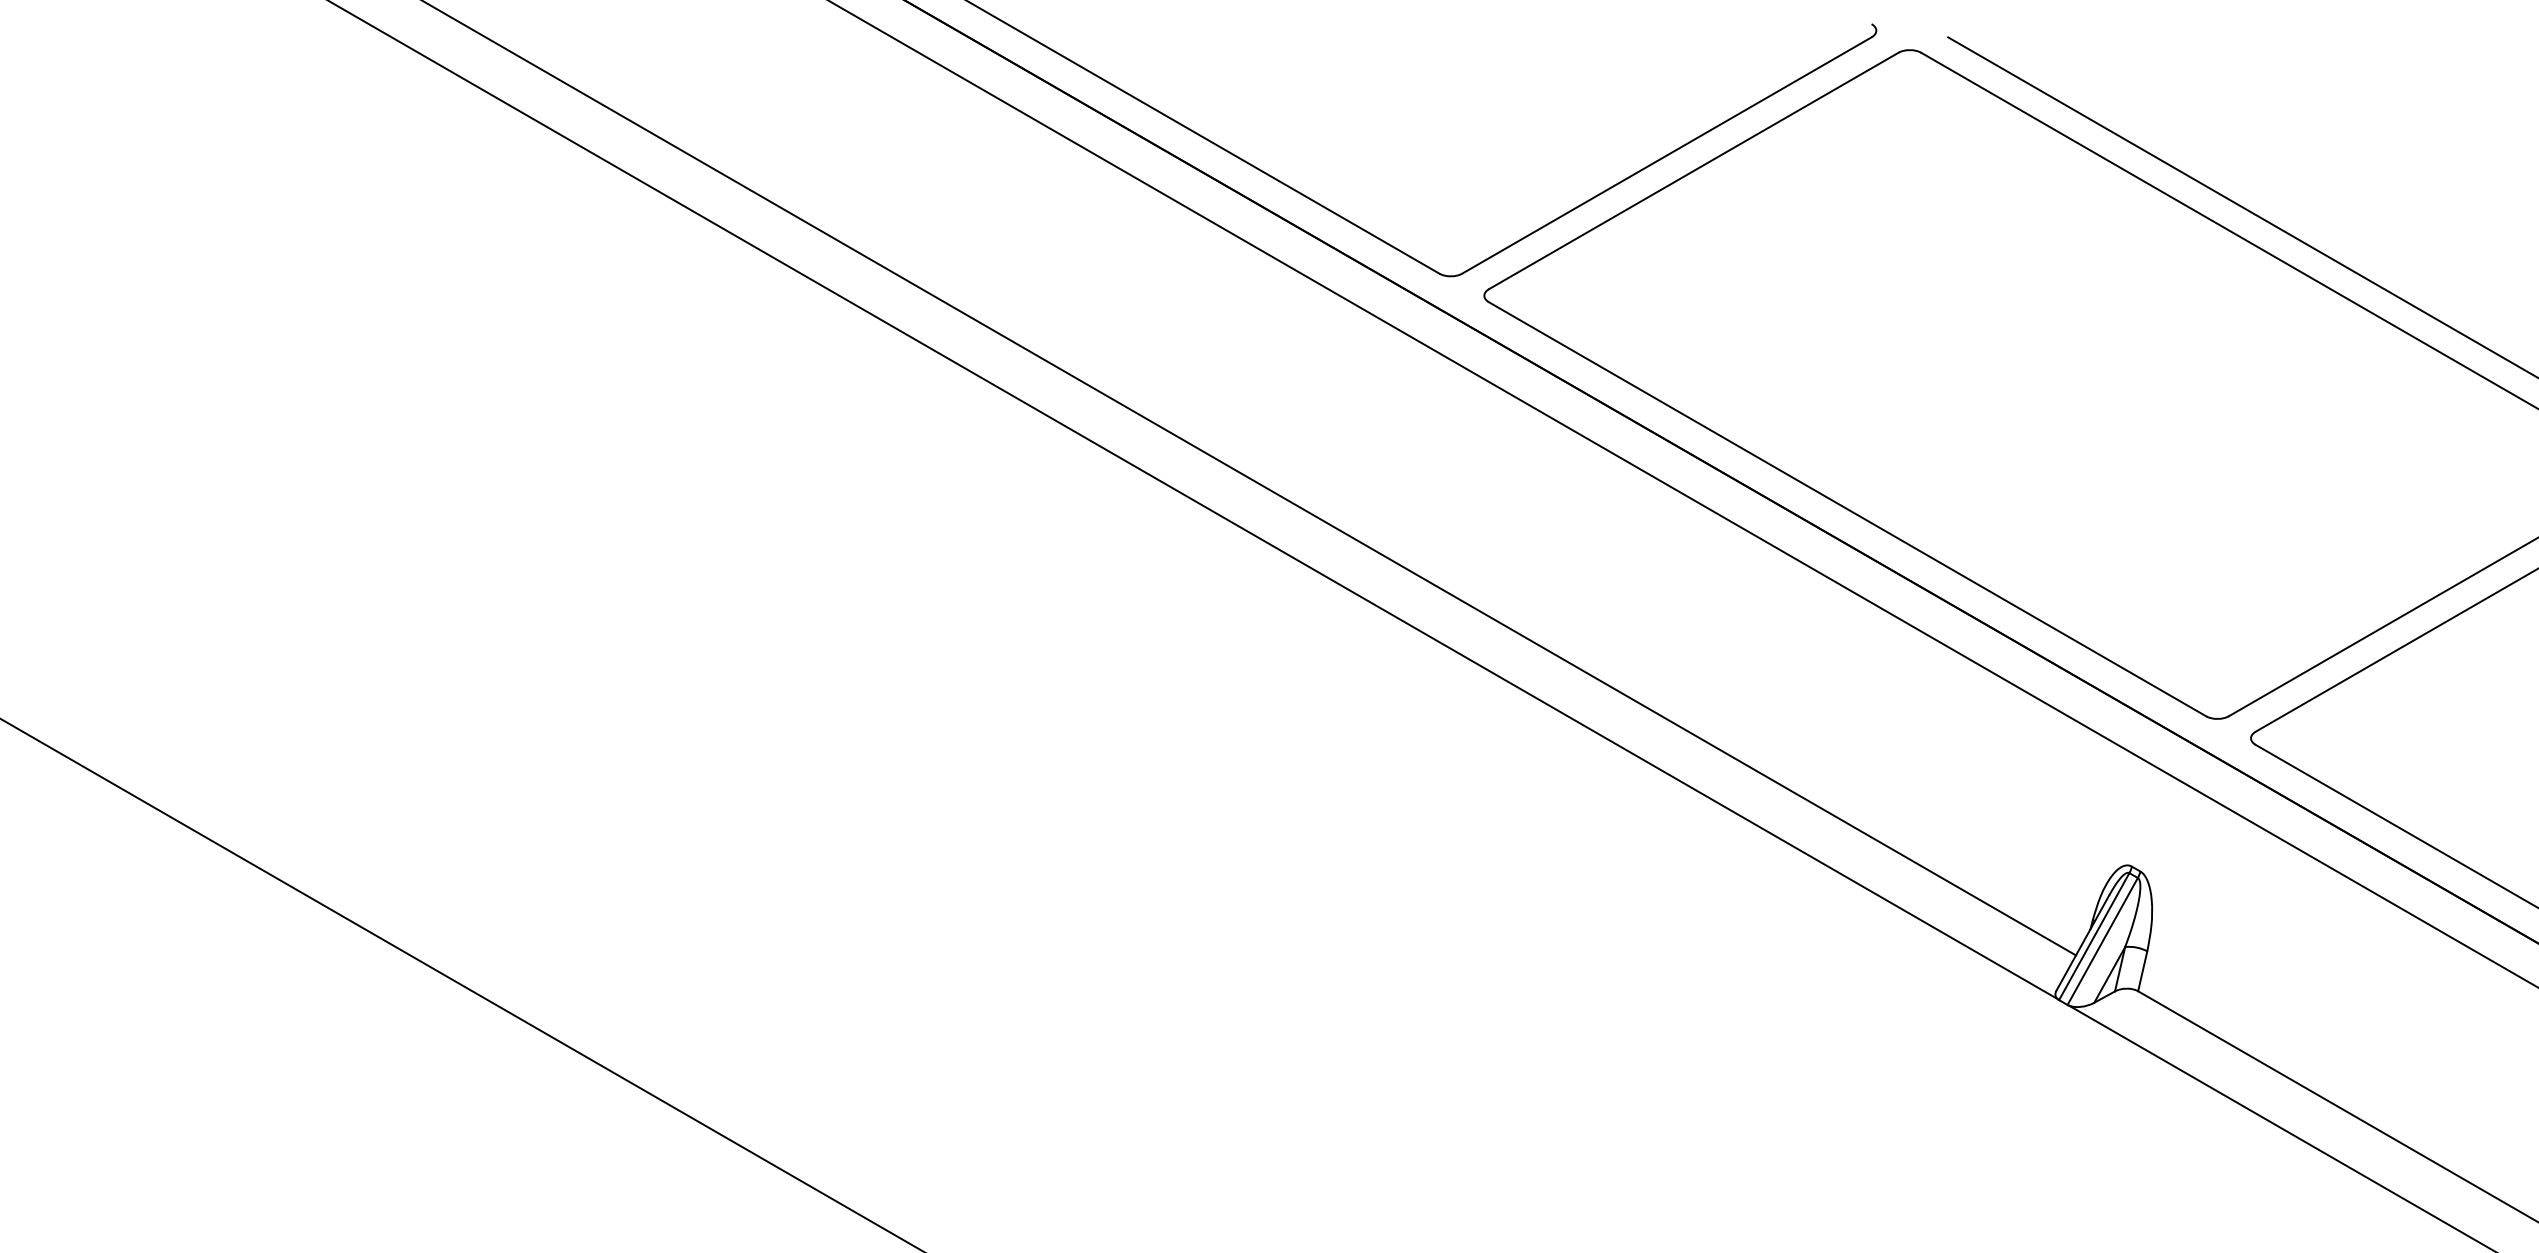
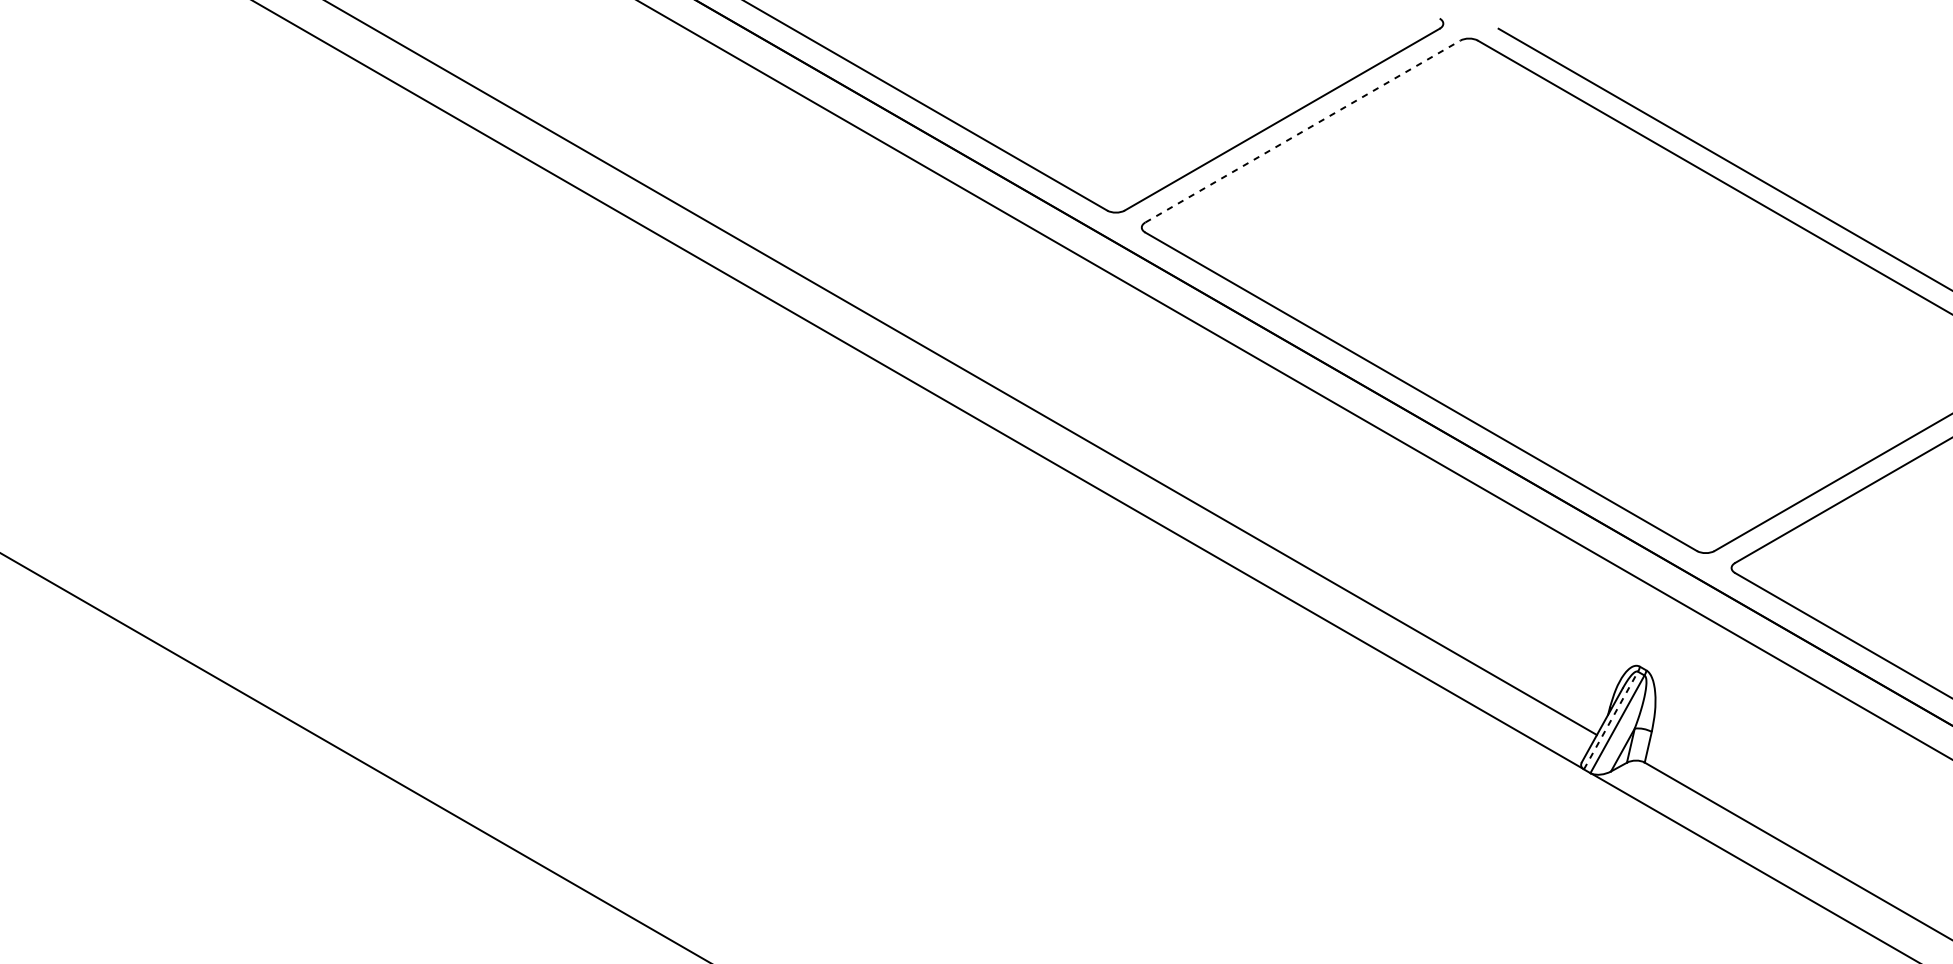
line: (1694, 170) -> (1303, 131), solid -> dashed
line: (2094, 936) -> (1611, 720), solid -> dashed

